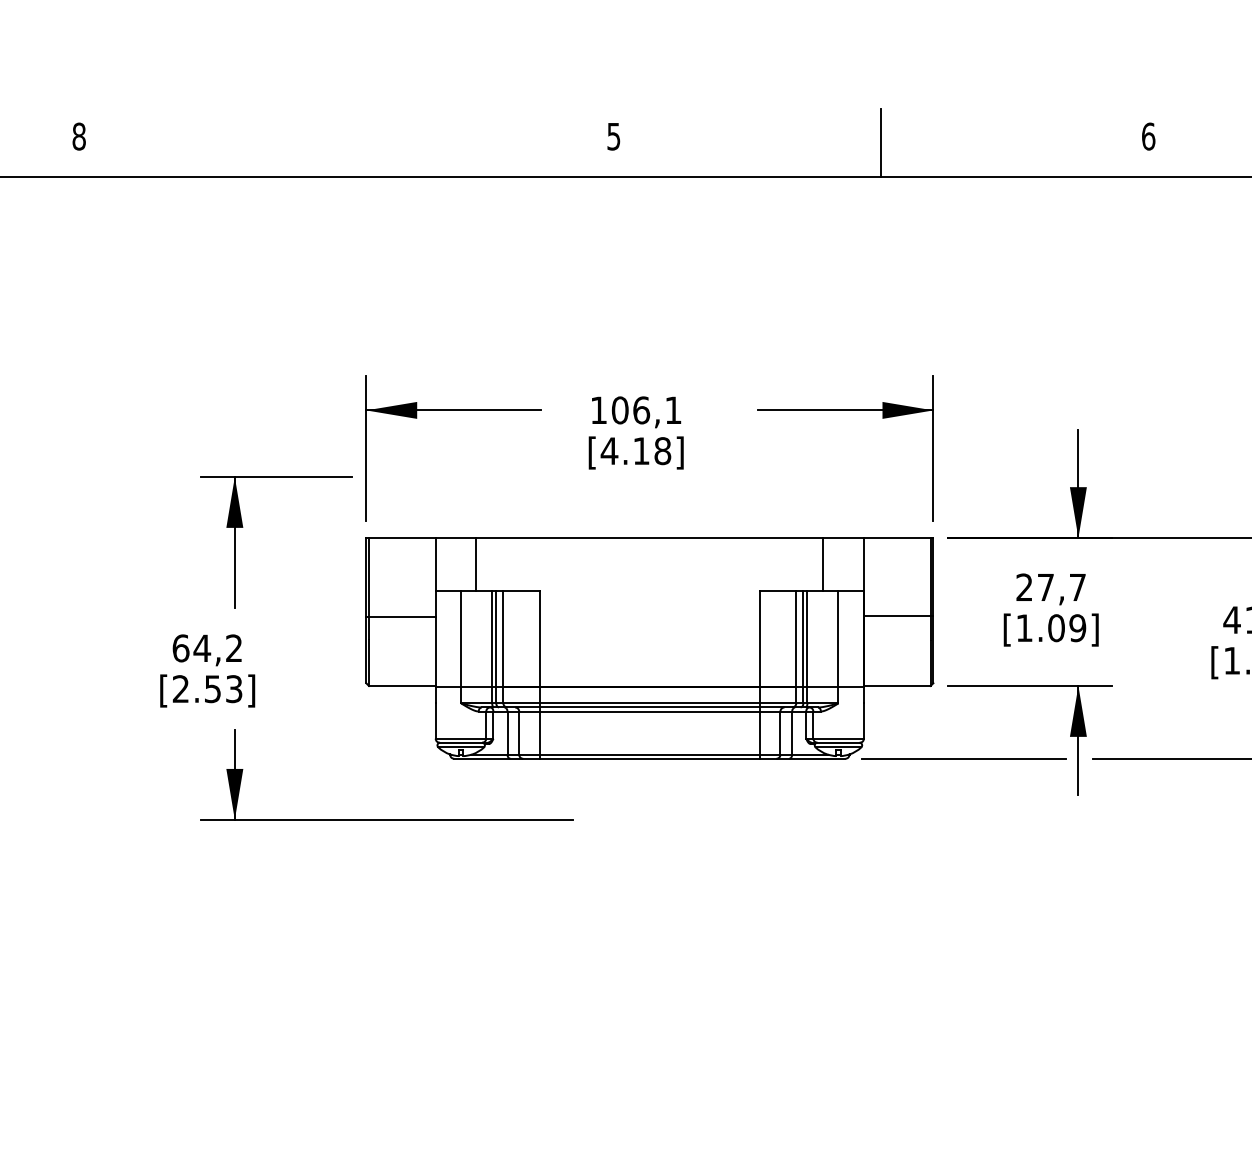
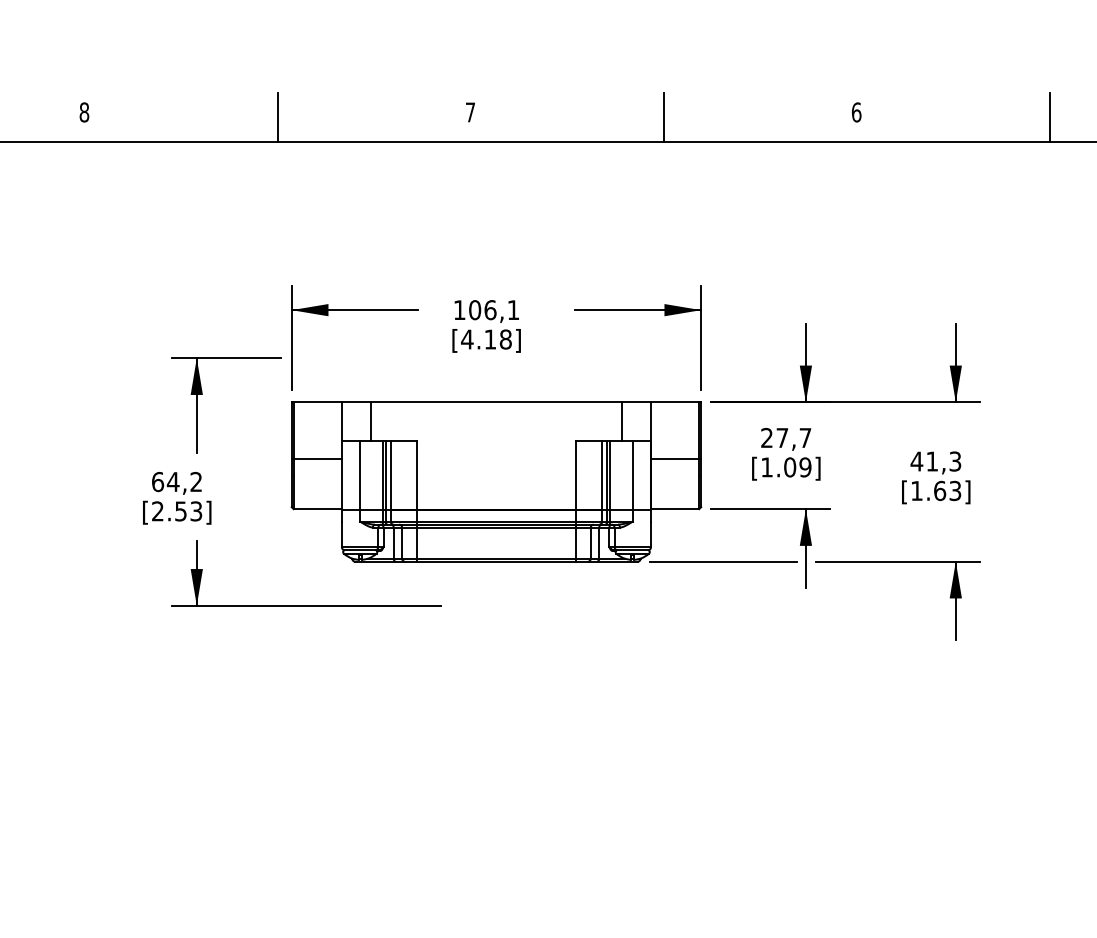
text: (613, 136) -> (470, 112), 5 -> 7
line: (346, 142) -> (277, 116), added

